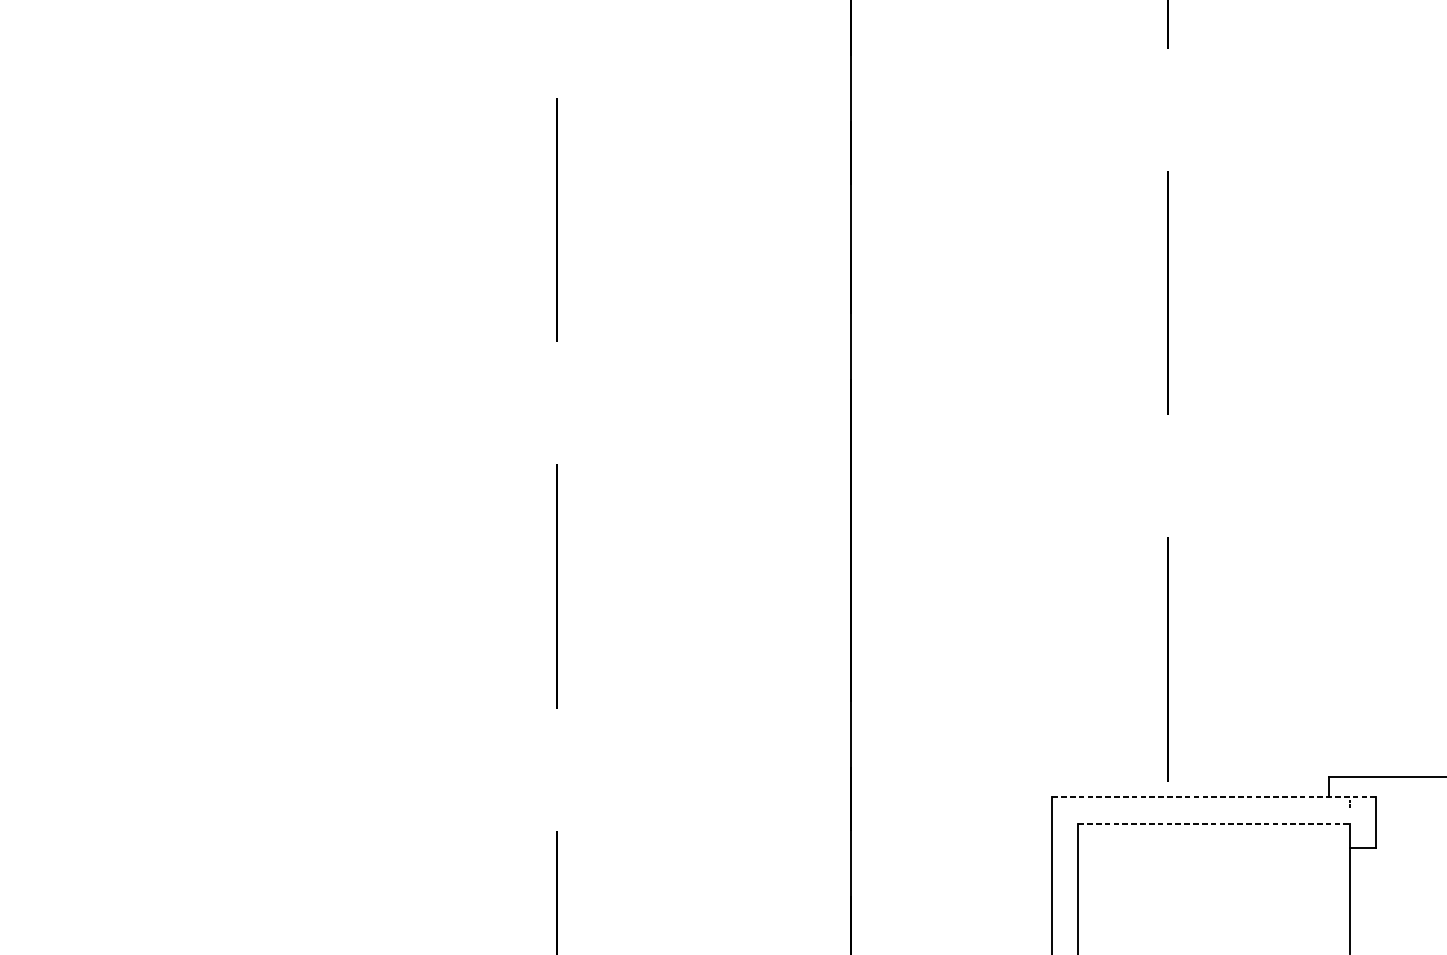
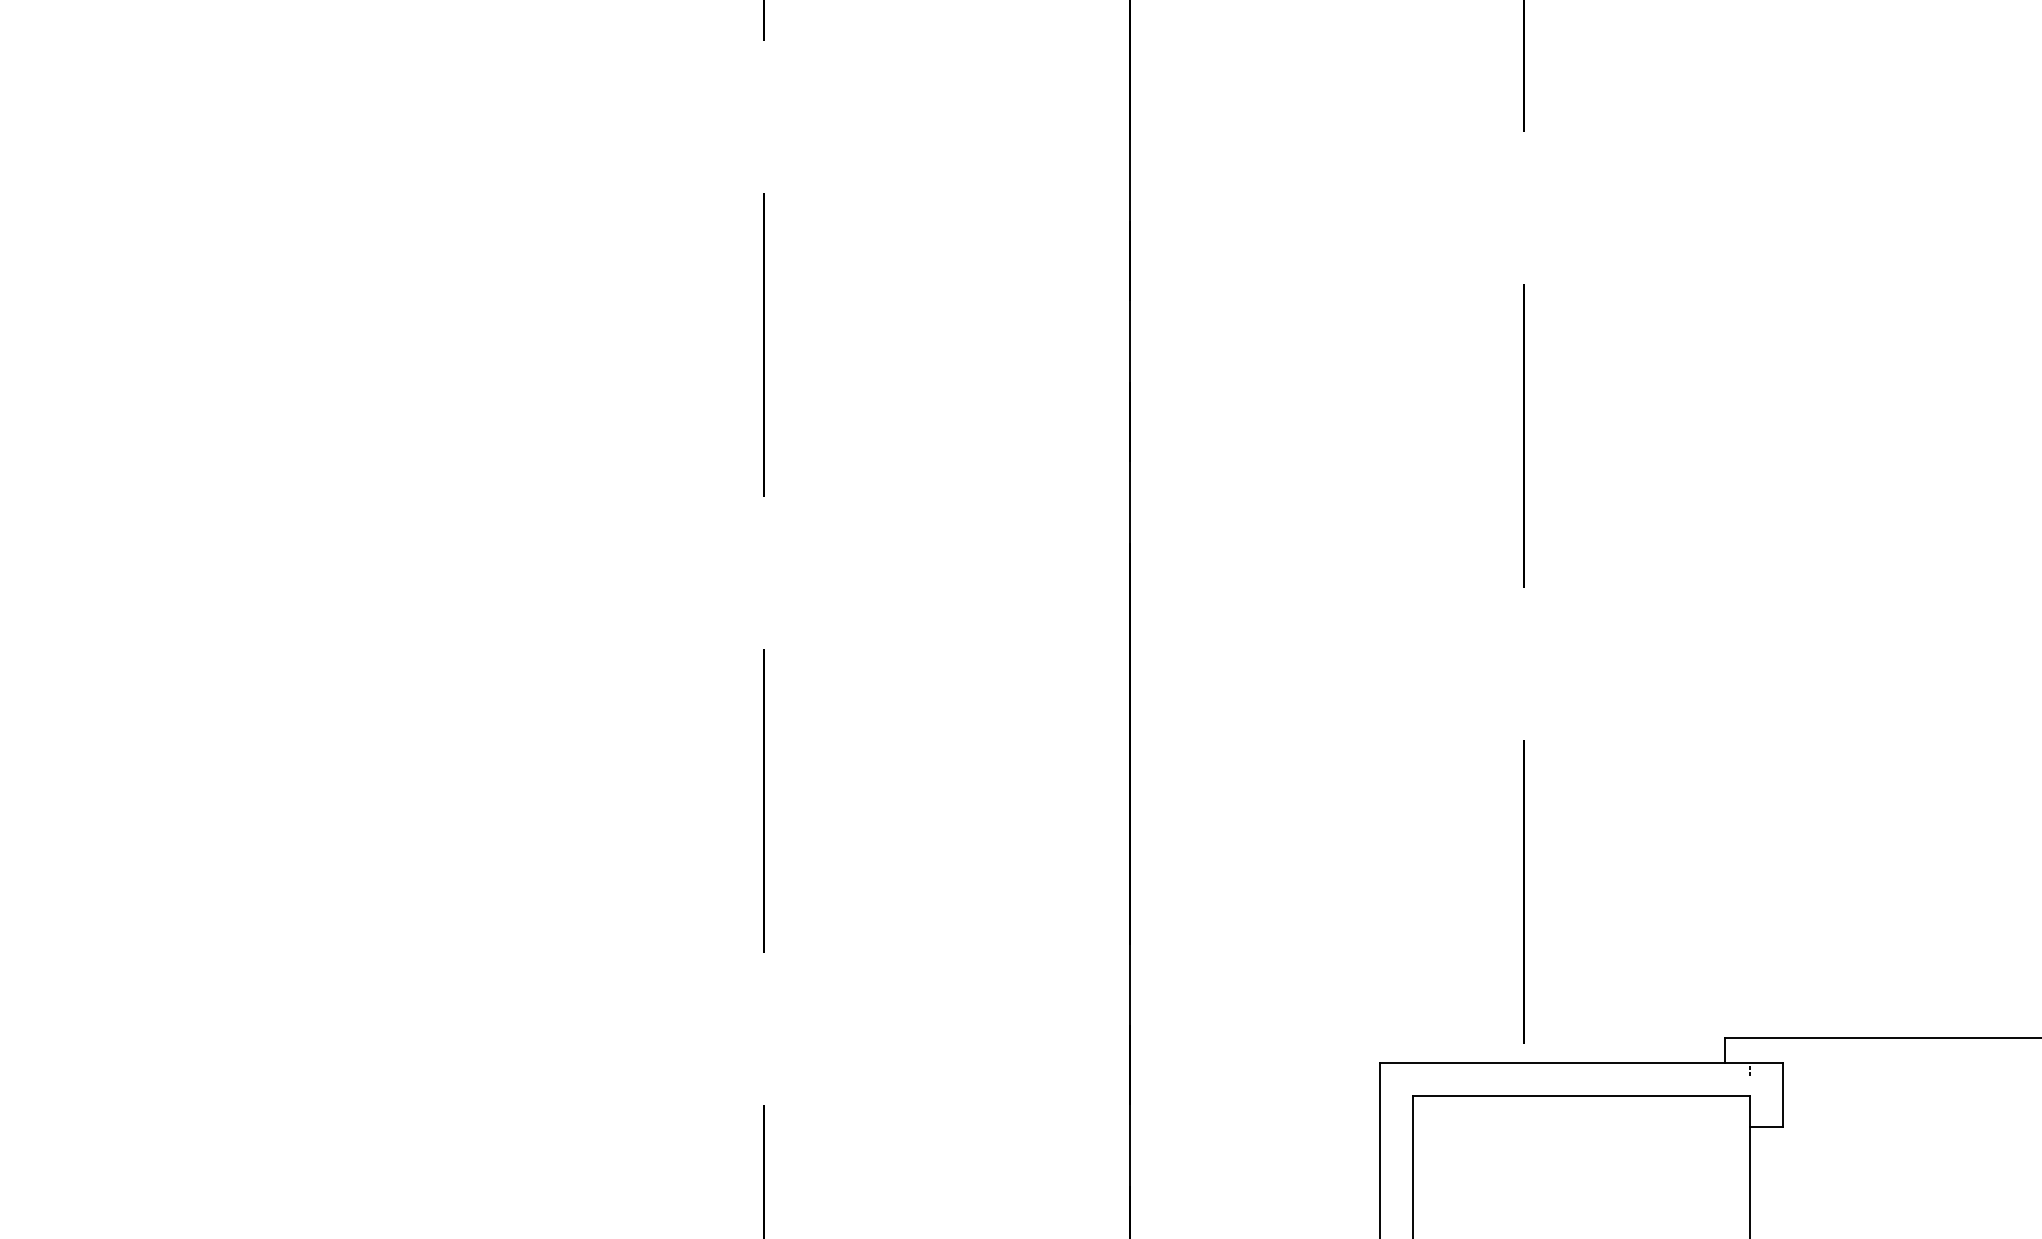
line: (1213, 797) -> (1581, 1063), dashed -> solid
line: (1213, 824) -> (1581, 1096), dashed -> solid

